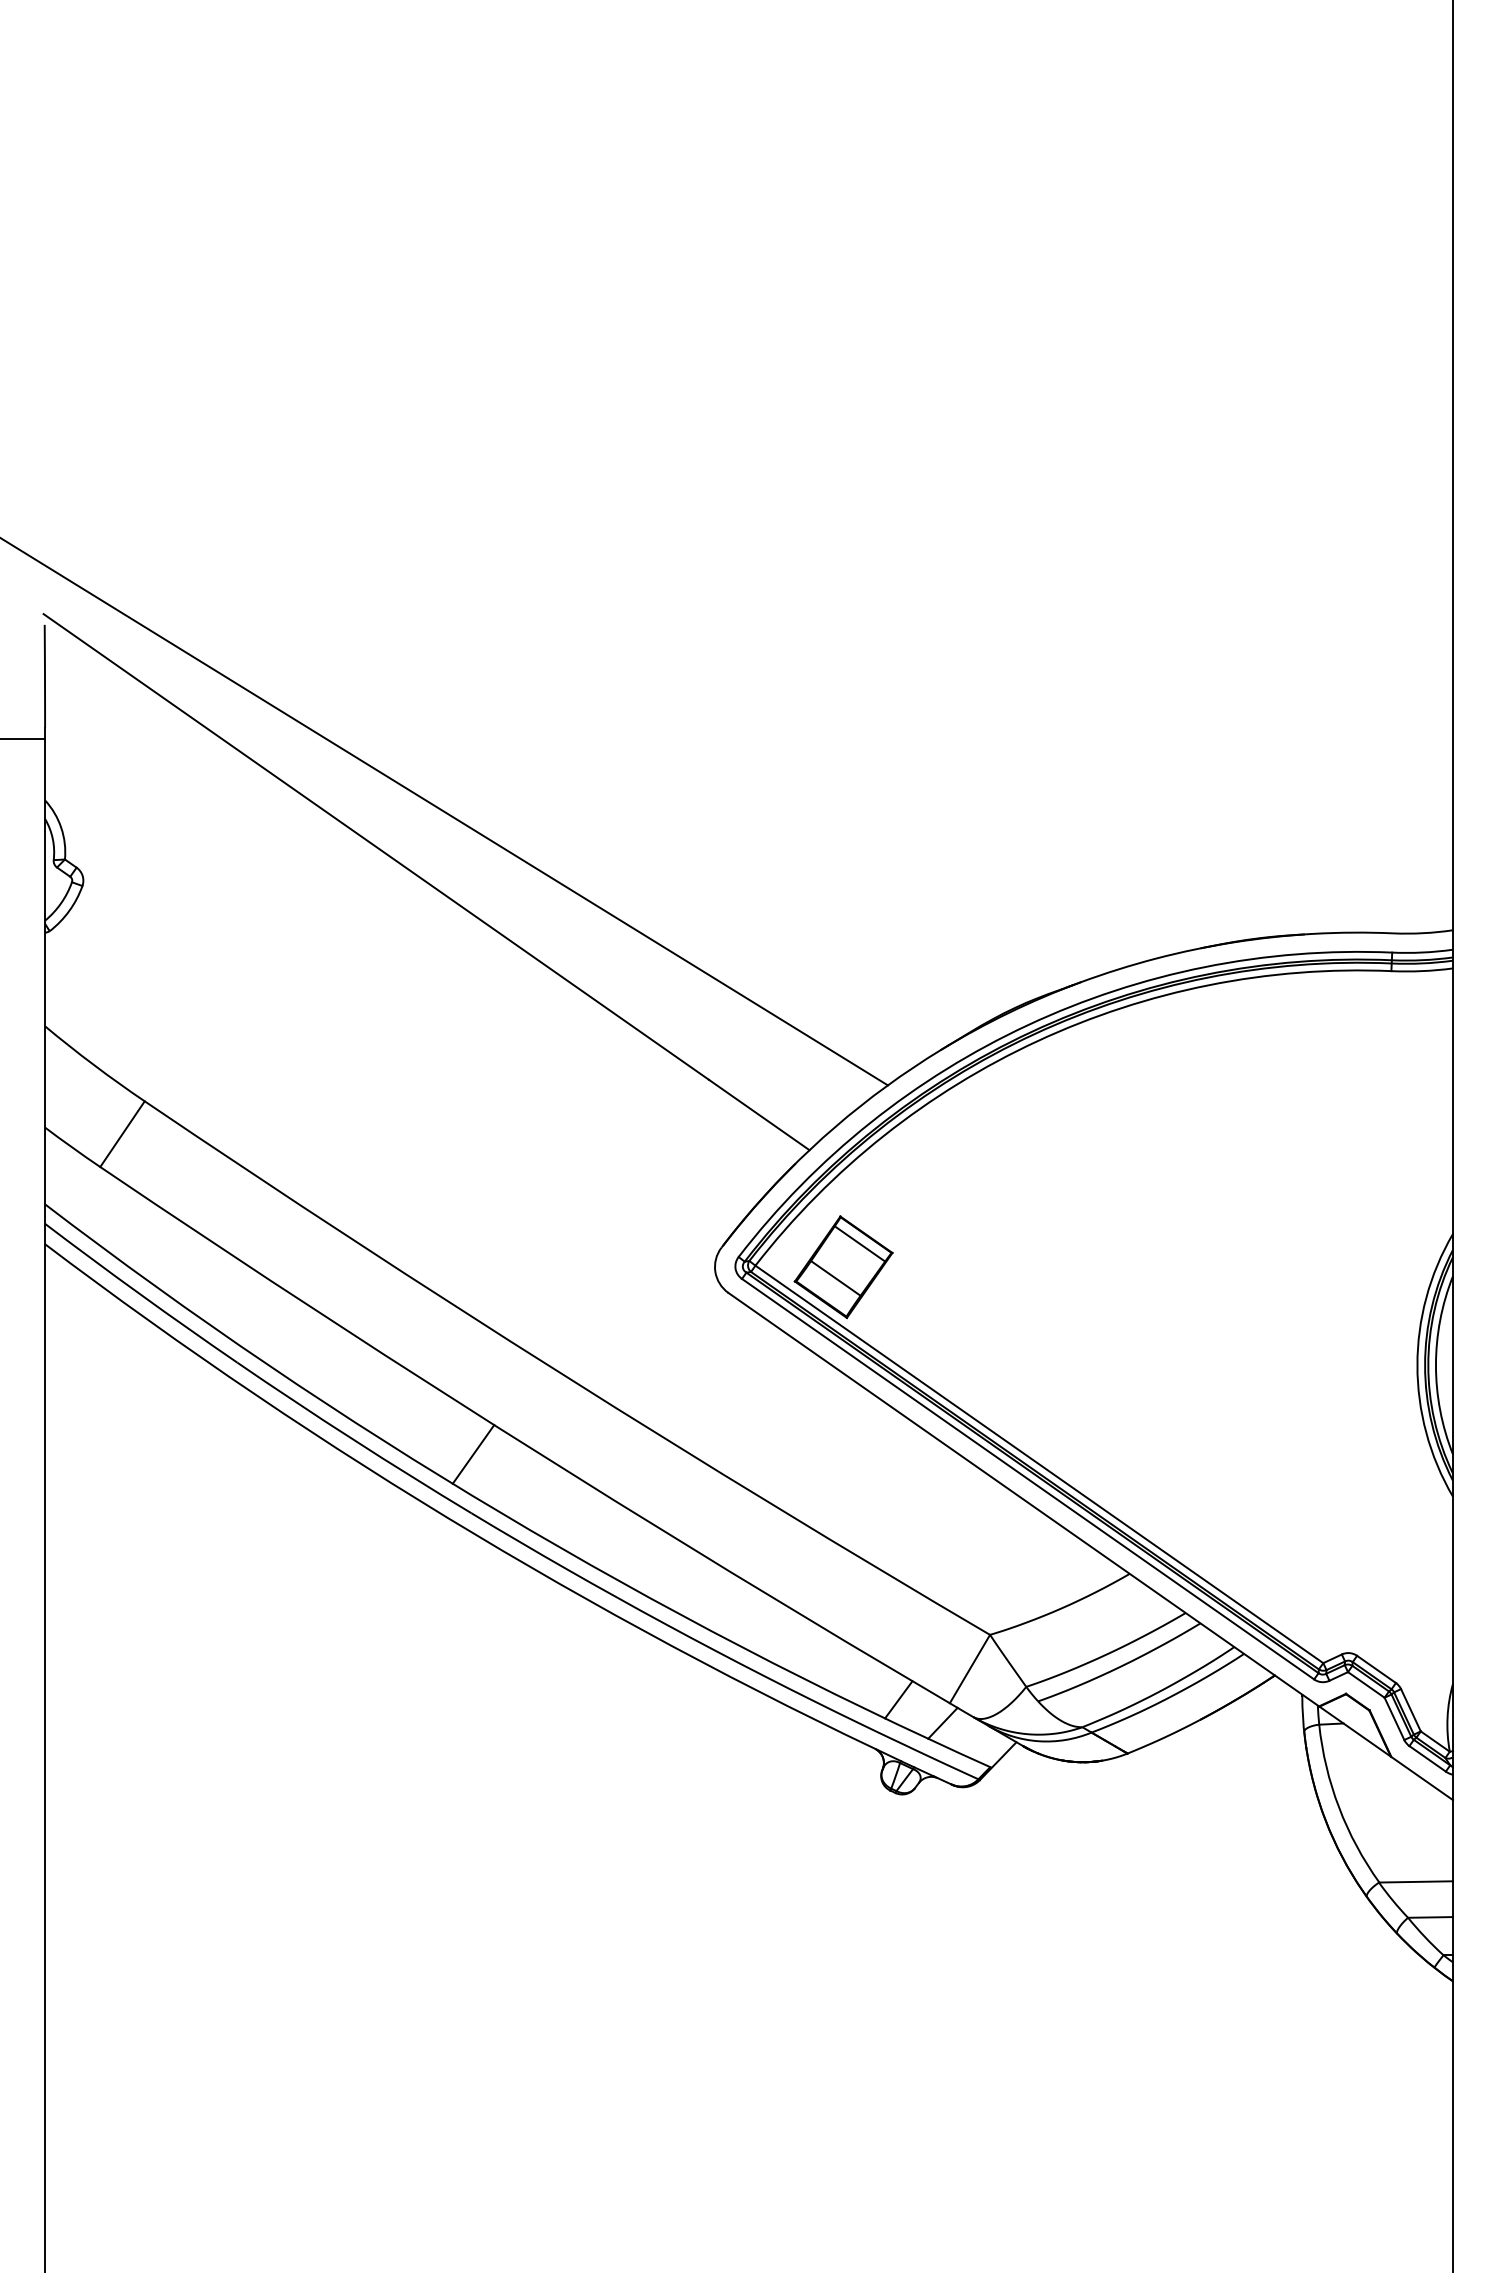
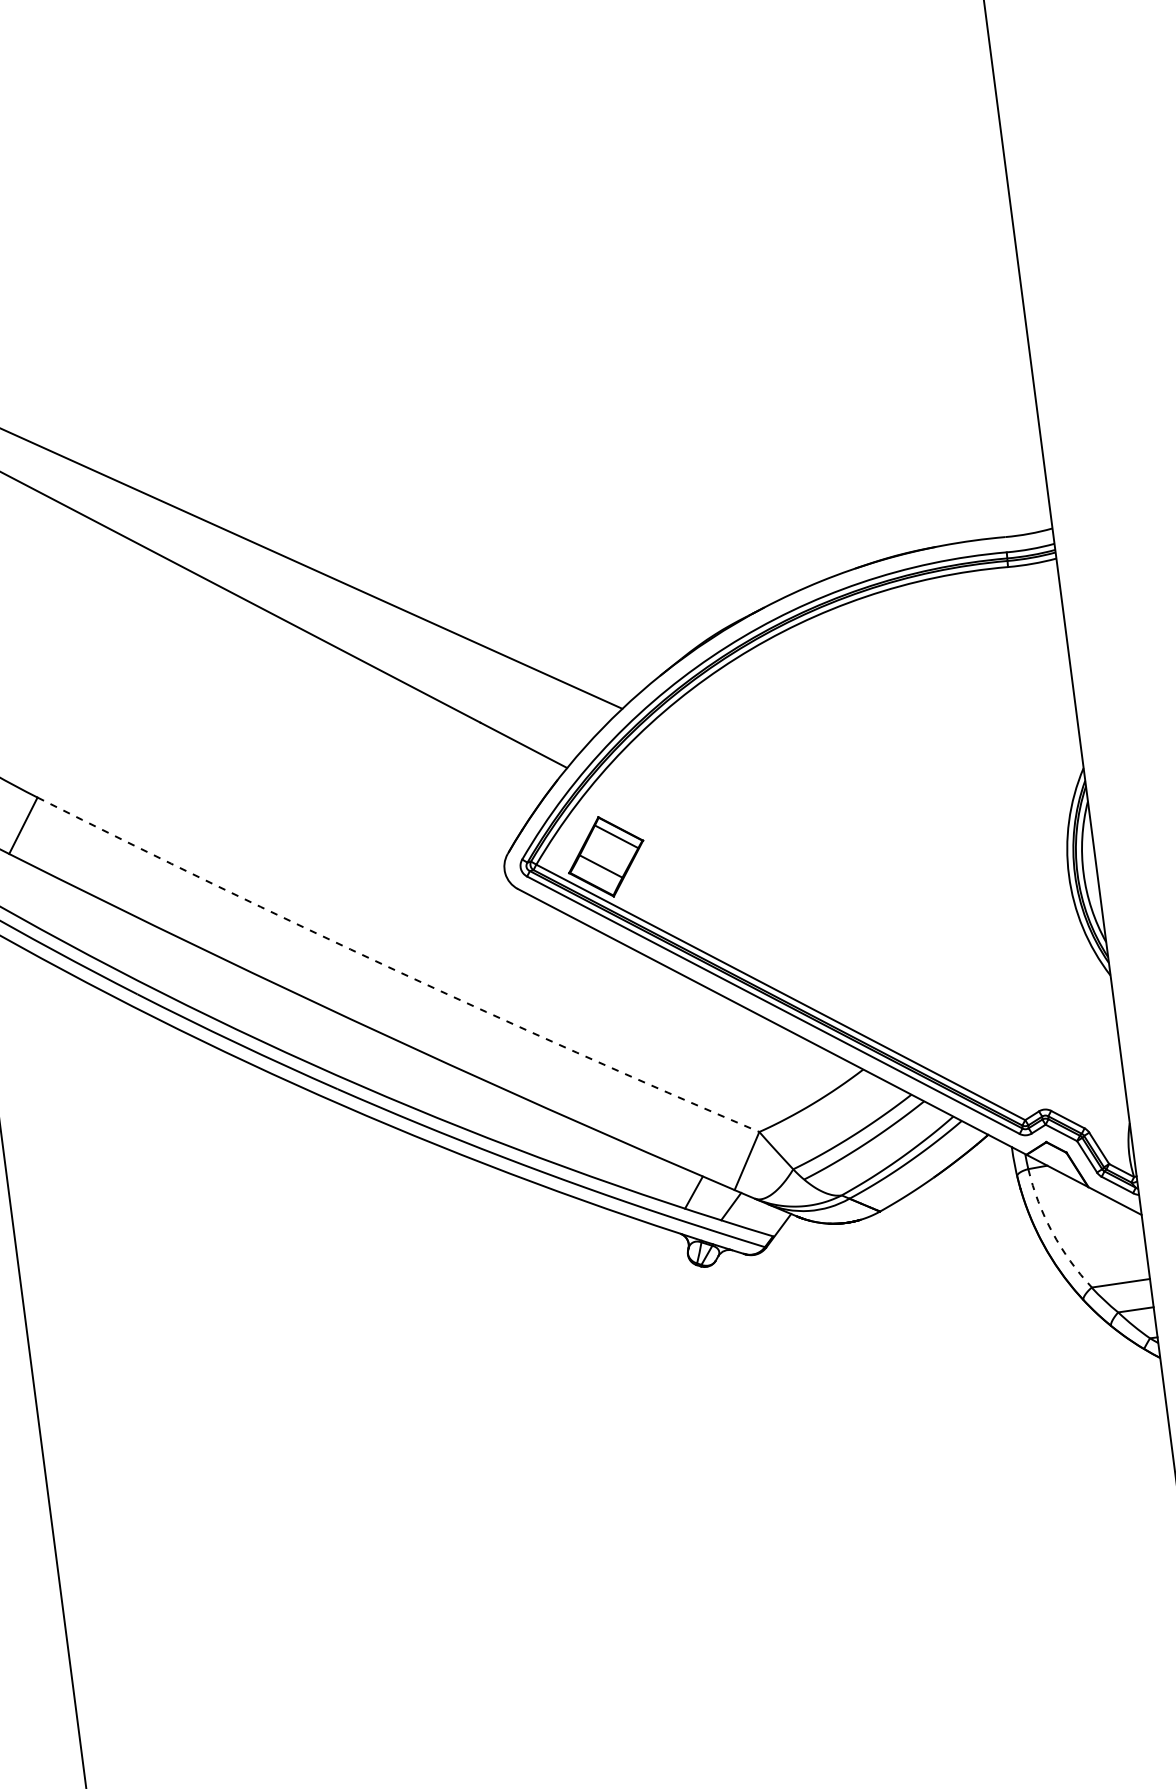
arc: (563, 1374) -> (396, 970), solid -> dashed
line: (473, 1454) -> (333, 1042), removed
arc: (1339, 1807) -> (1052, 1232), solid -> dashed

